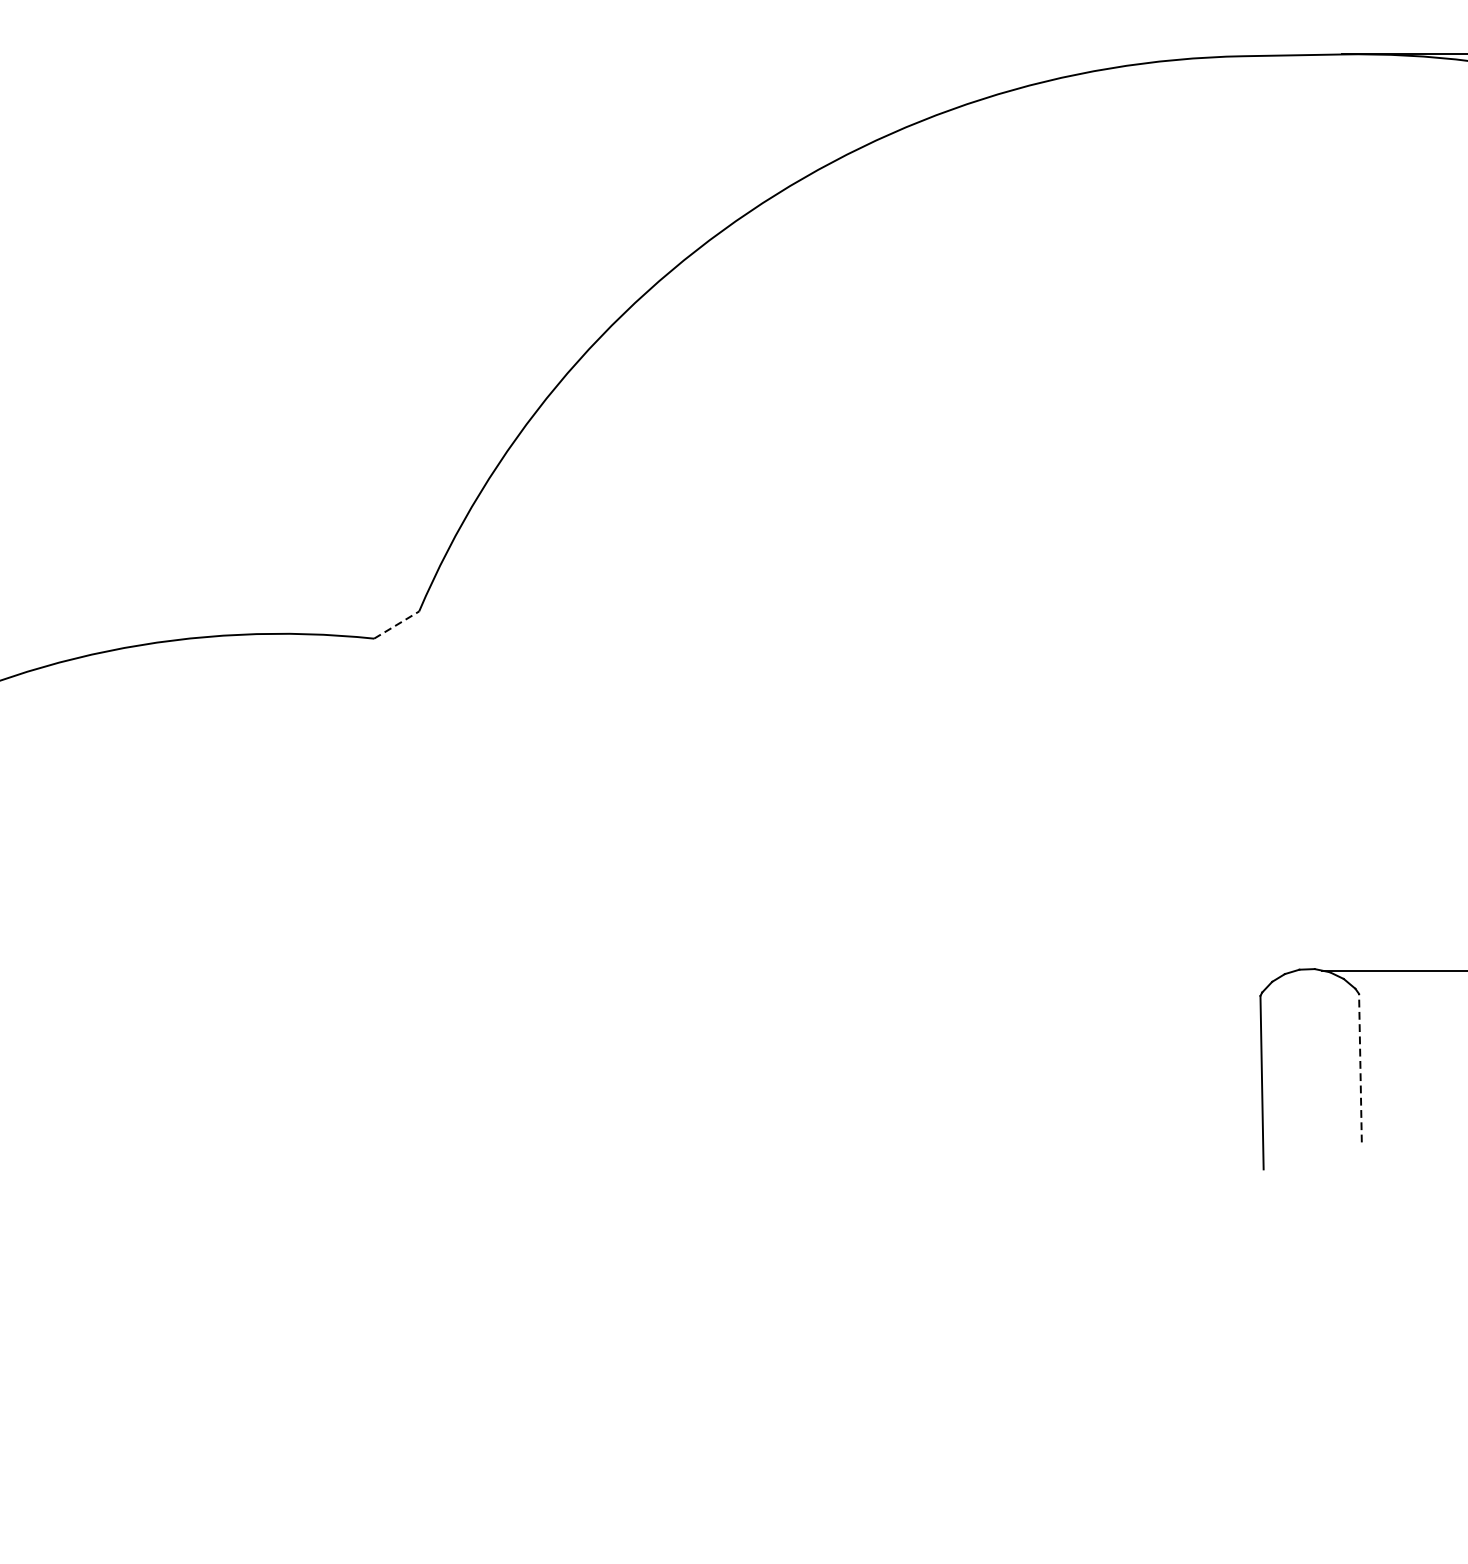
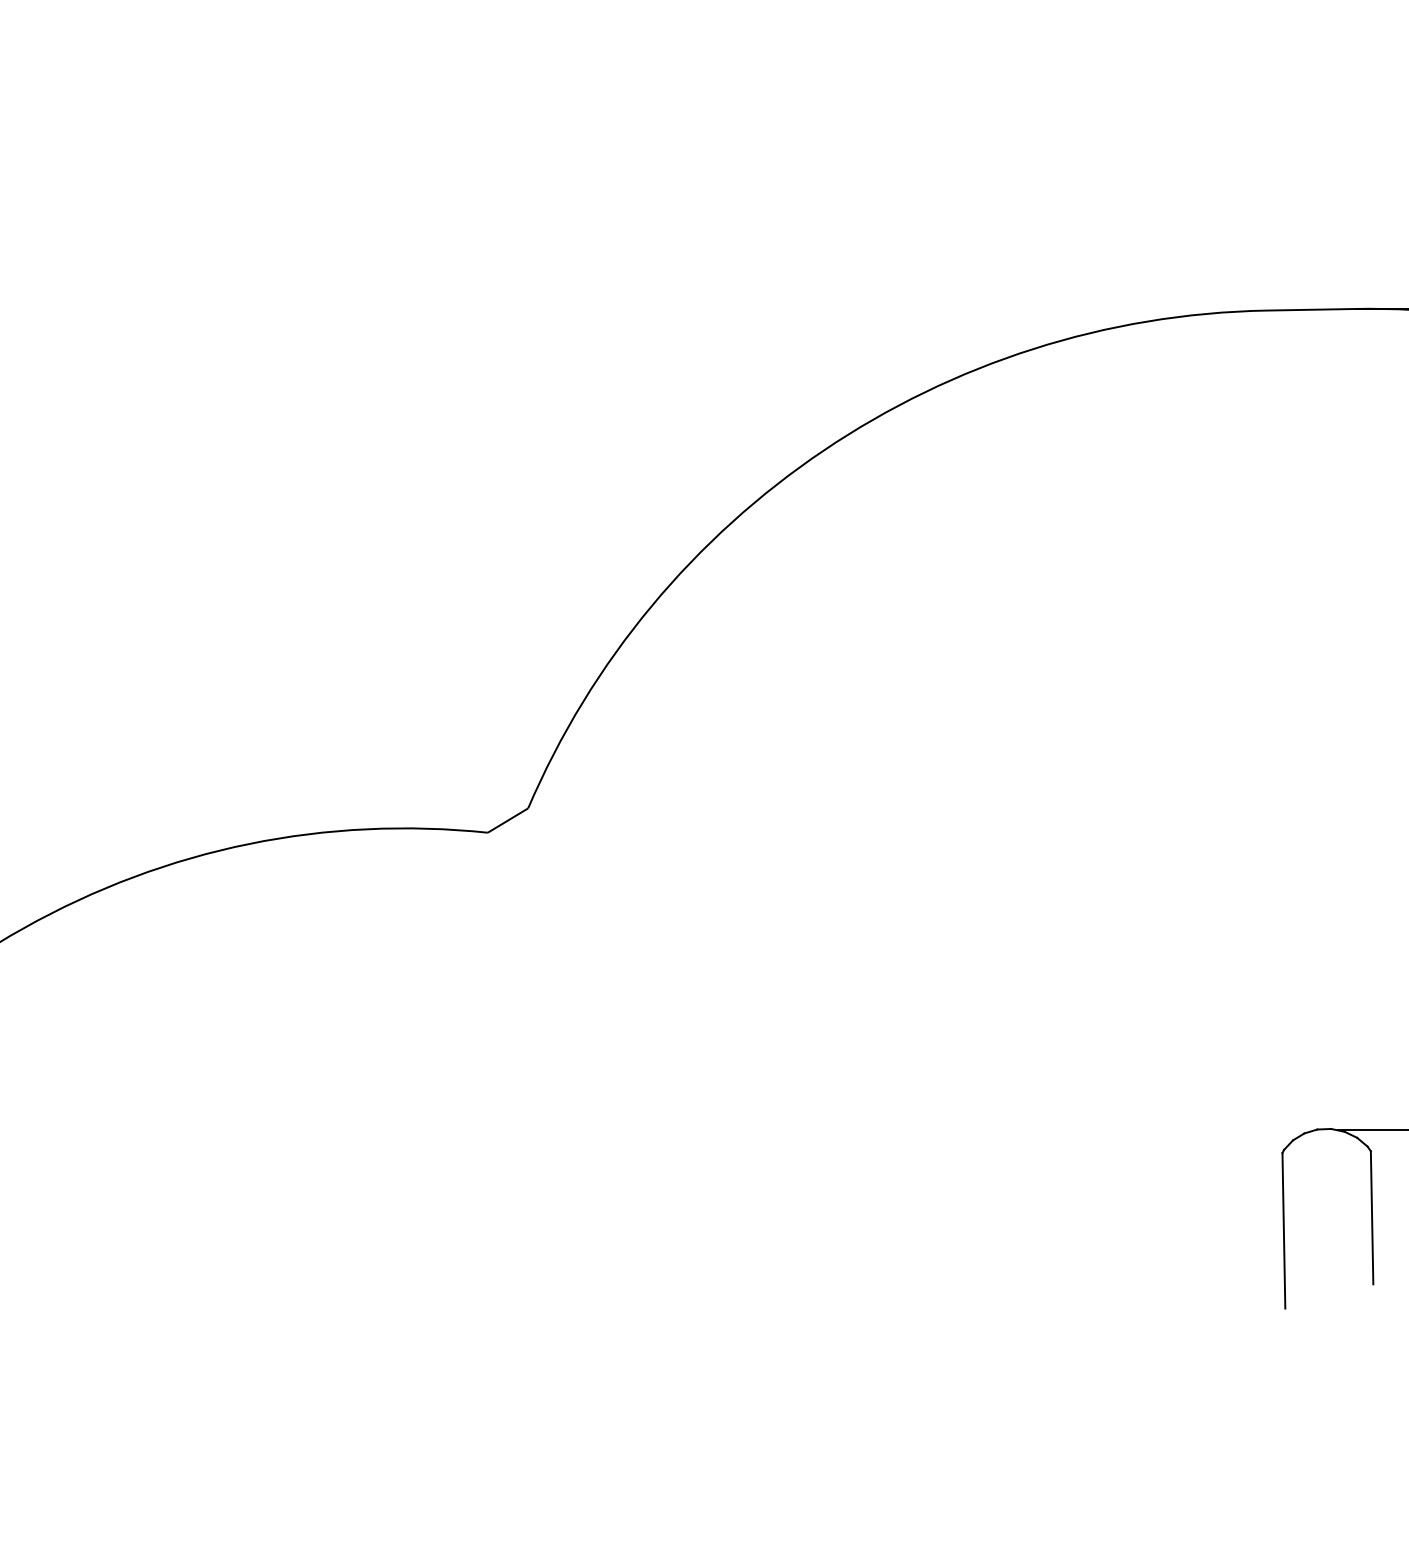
line: (397, 625) -> (508, 820), dashed -> solid
line: (1360, 1067) -> (1372, 1217), dashed -> solid

